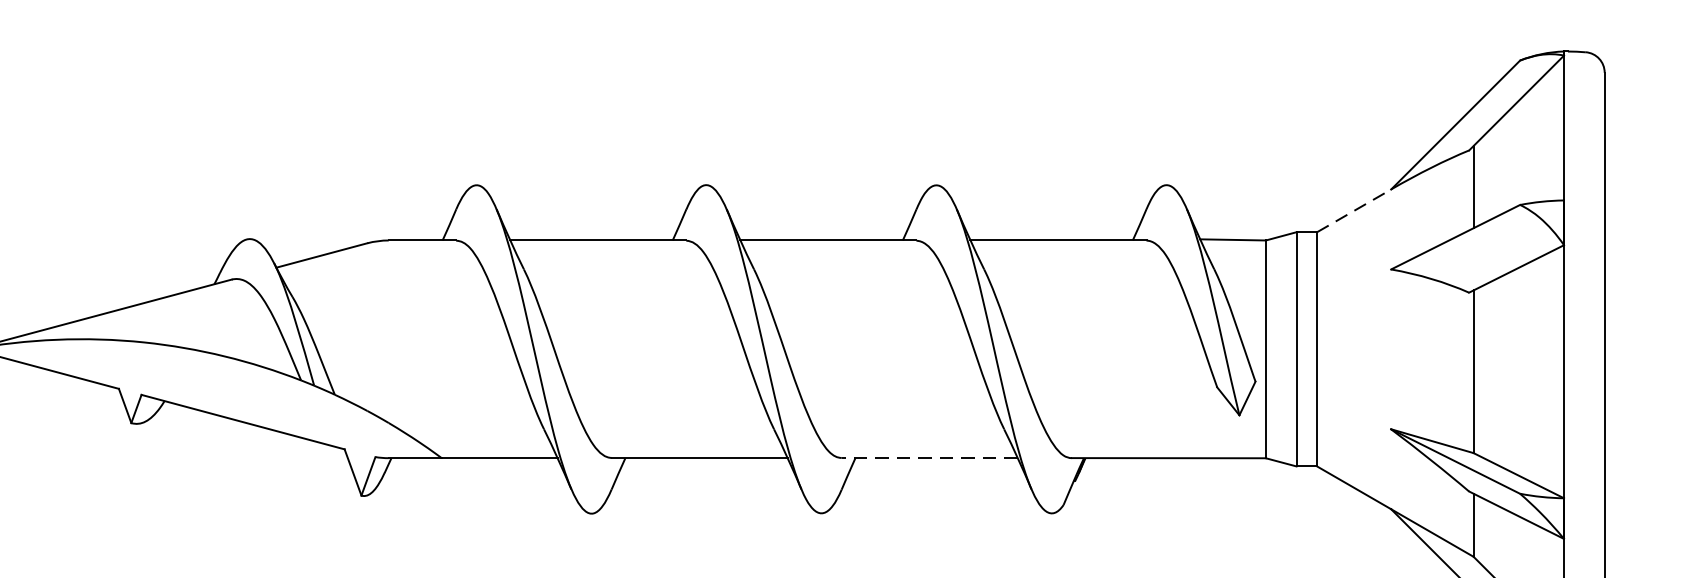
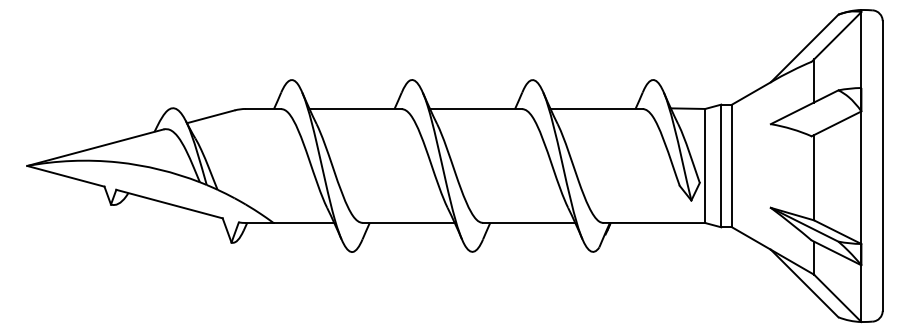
line: (1354, 210) -> (751, 93), dashed -> solid
line: (928, 459) -> (528, 223), dashed -> solid

